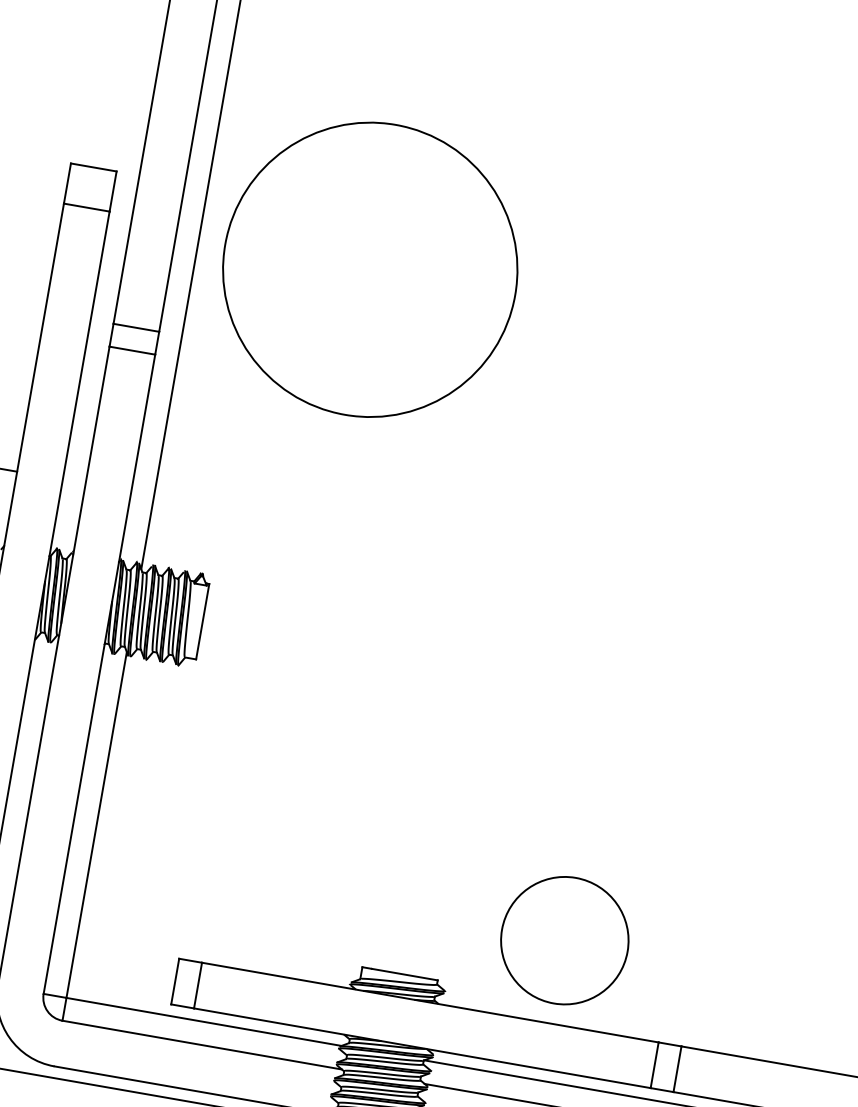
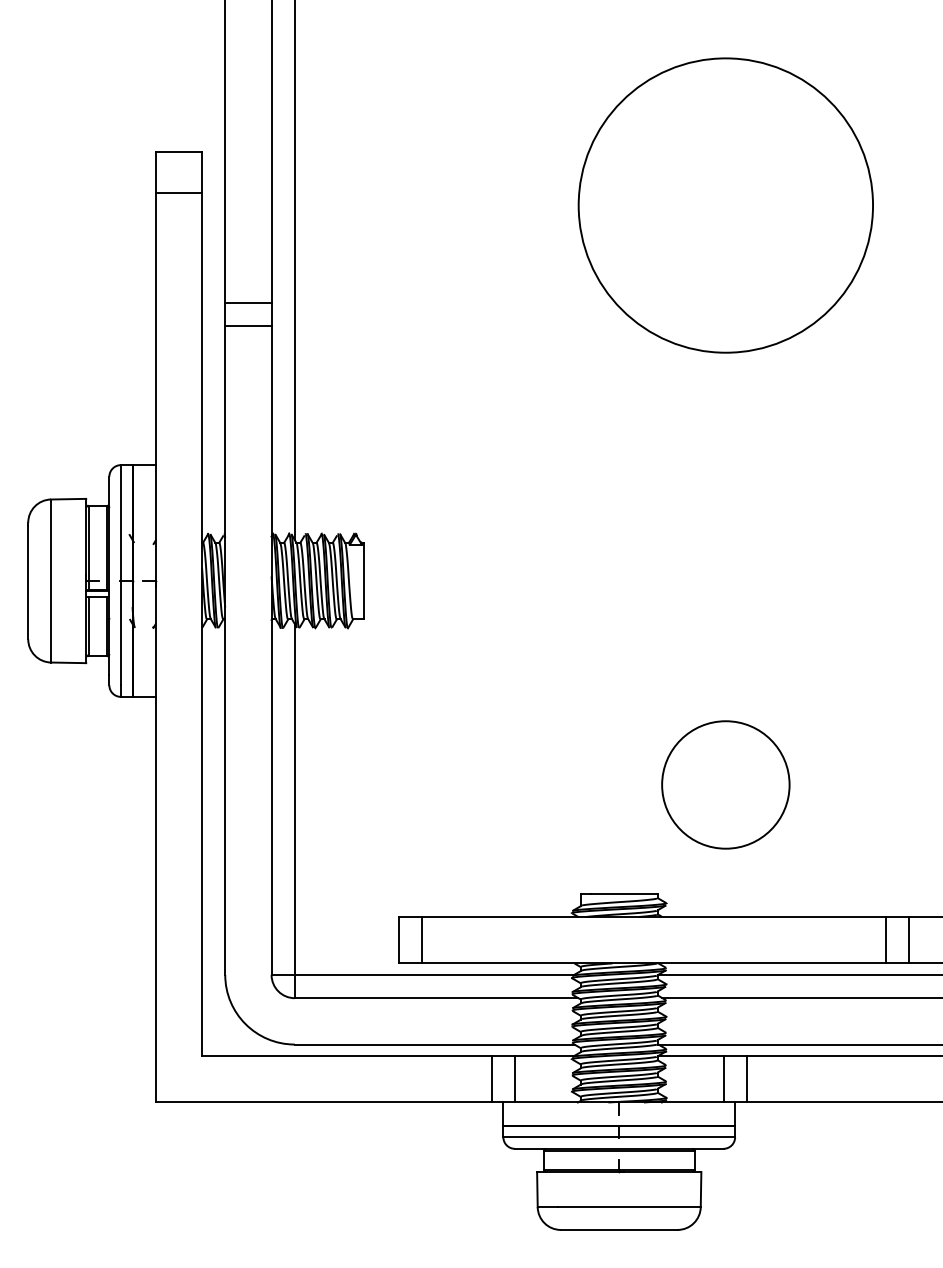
circle: (369, 269) -> (725, 205), moved
circle: (564, 940) -> (725, 784), moved

